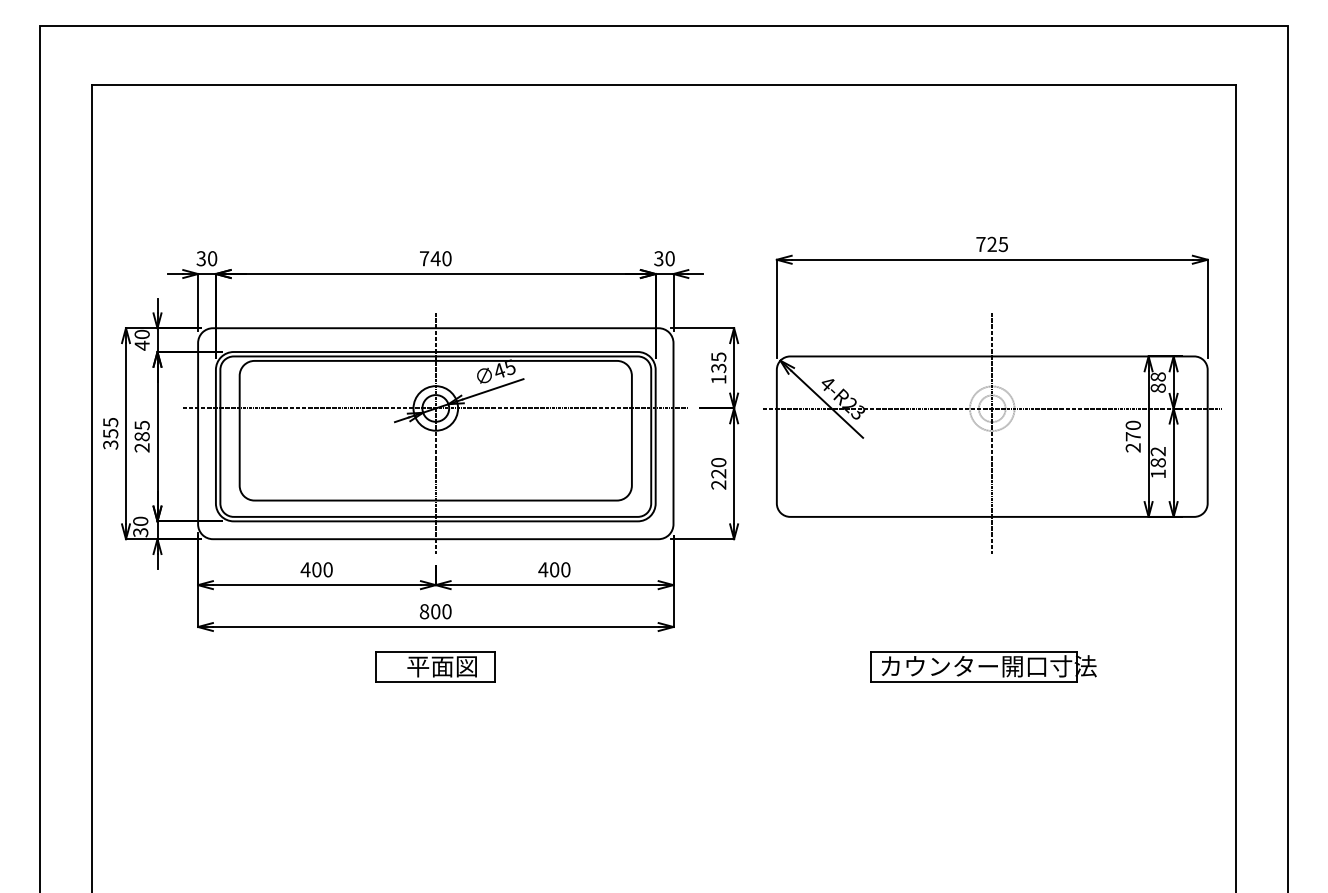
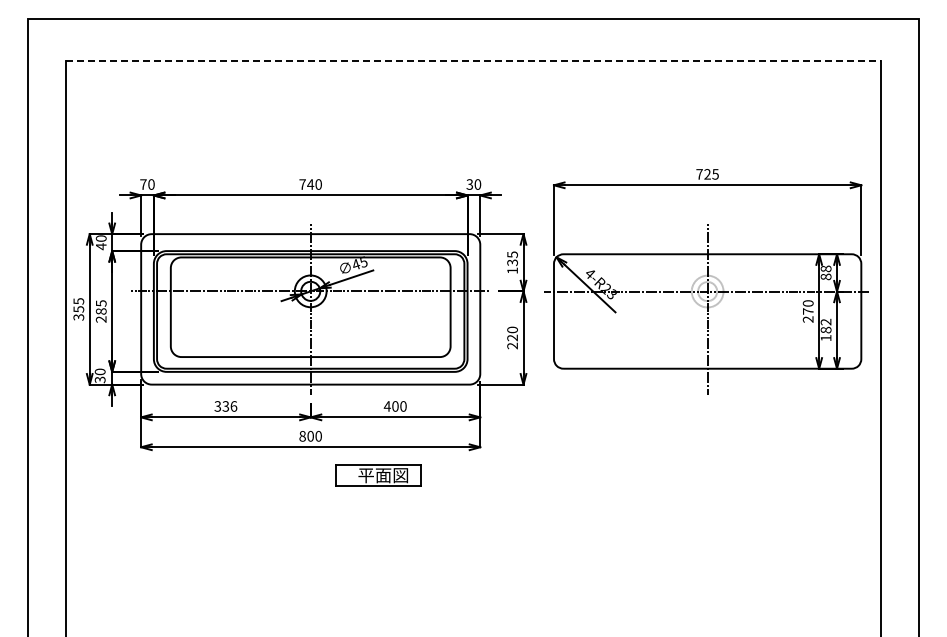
line: (664, 84) -> (473, 60), solid -> dashed
text: (201, 258) -> (143, 184), 30 -> 70
text: (316, 569) -> (225, 406), 400 -> 336
part: (435, 666) -> (378, 475), moved
part: (983, 666) -> (701, 475), removed

